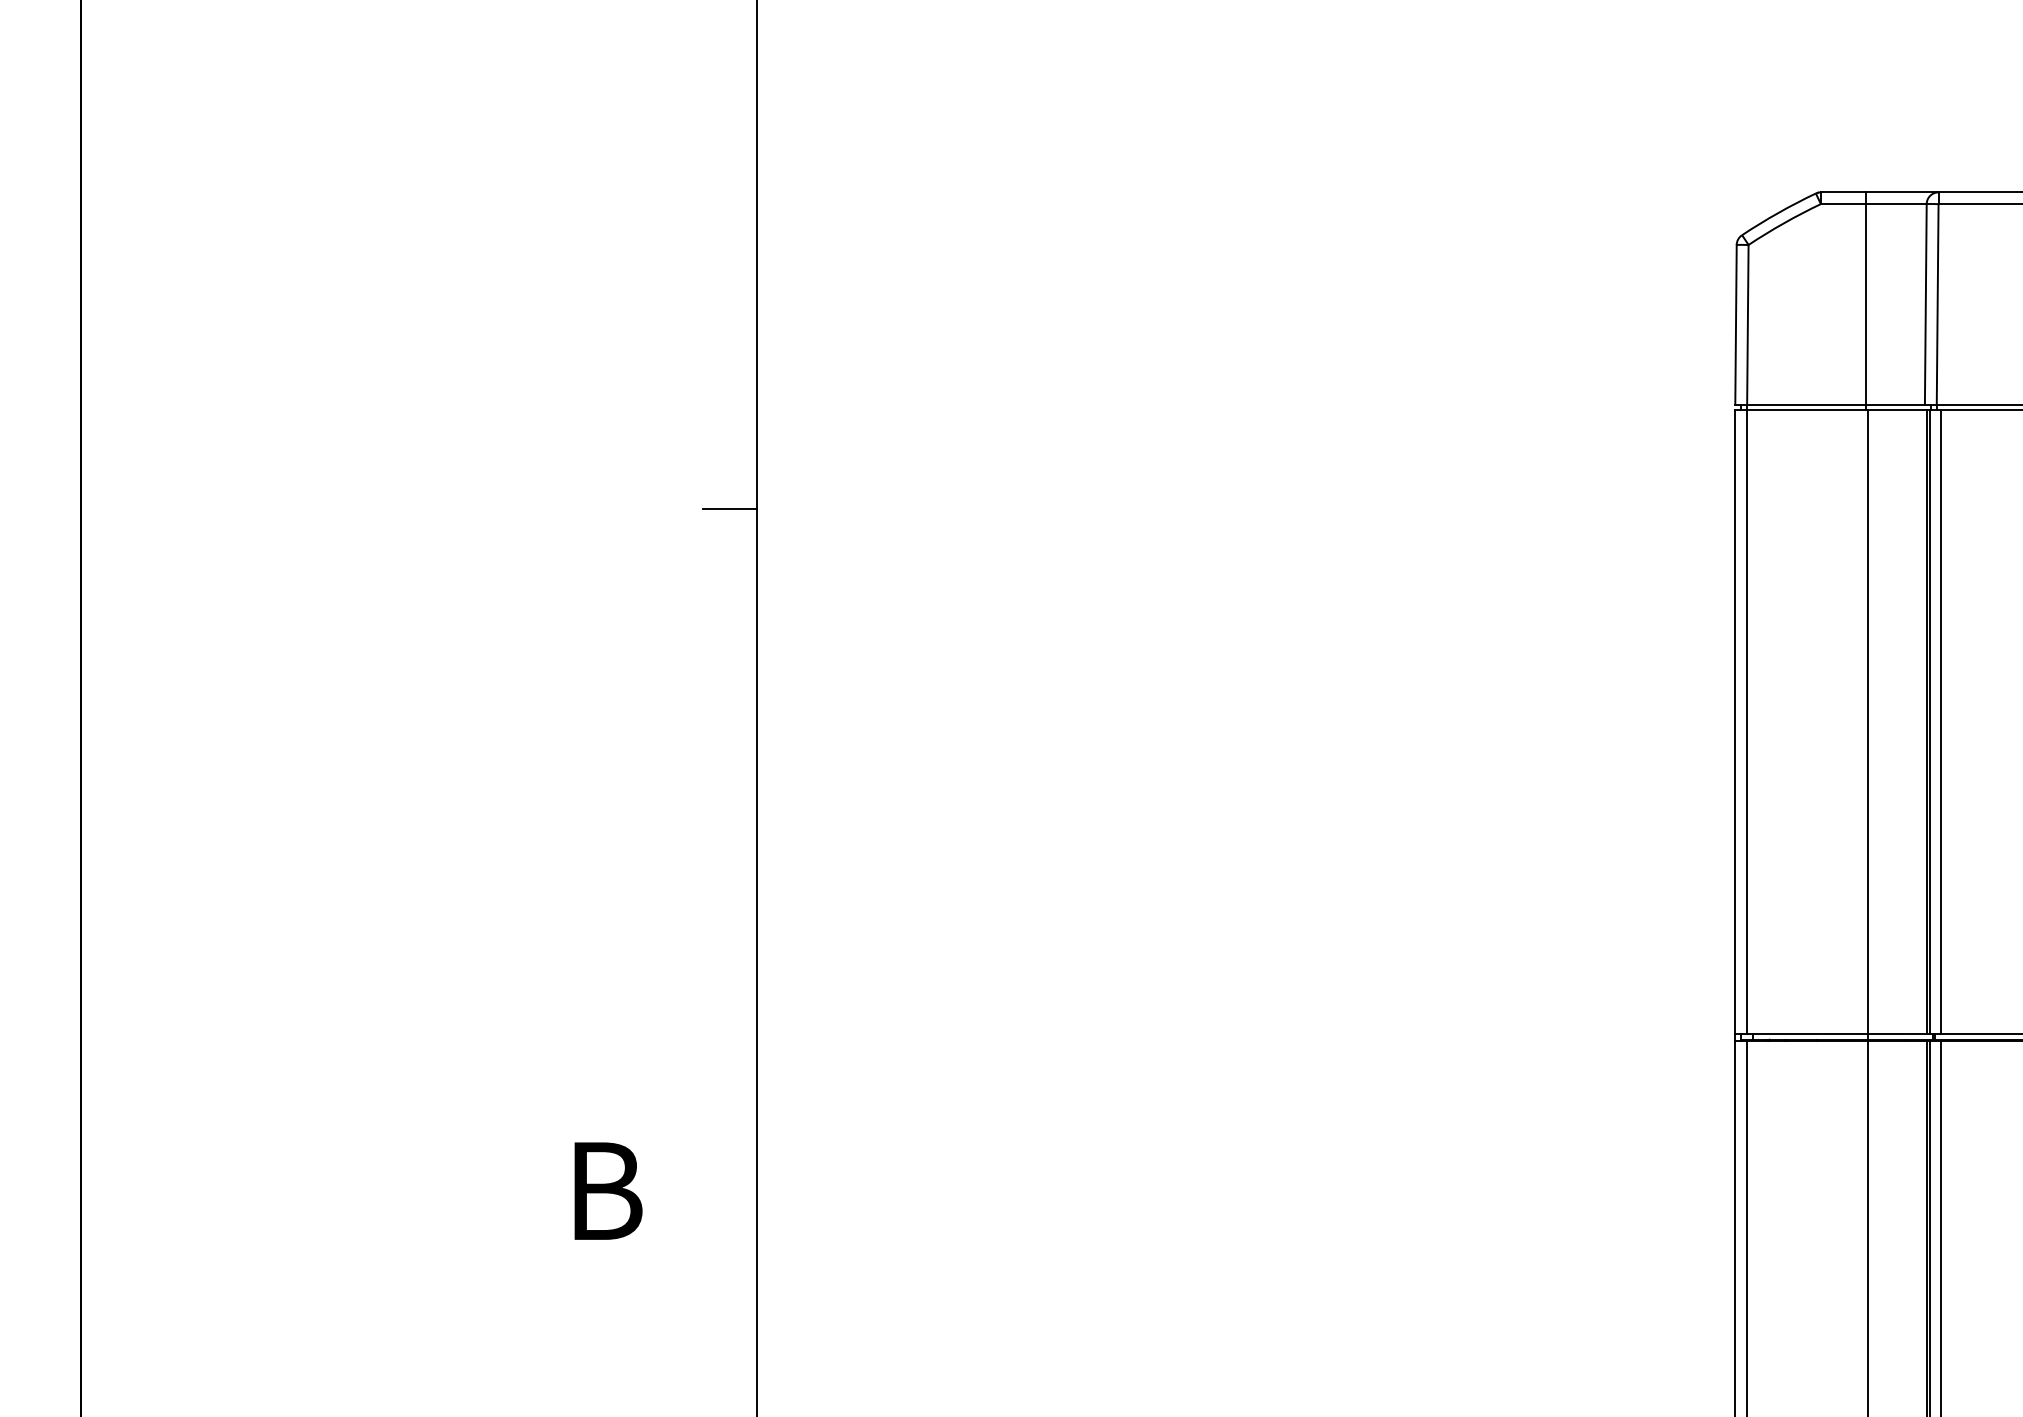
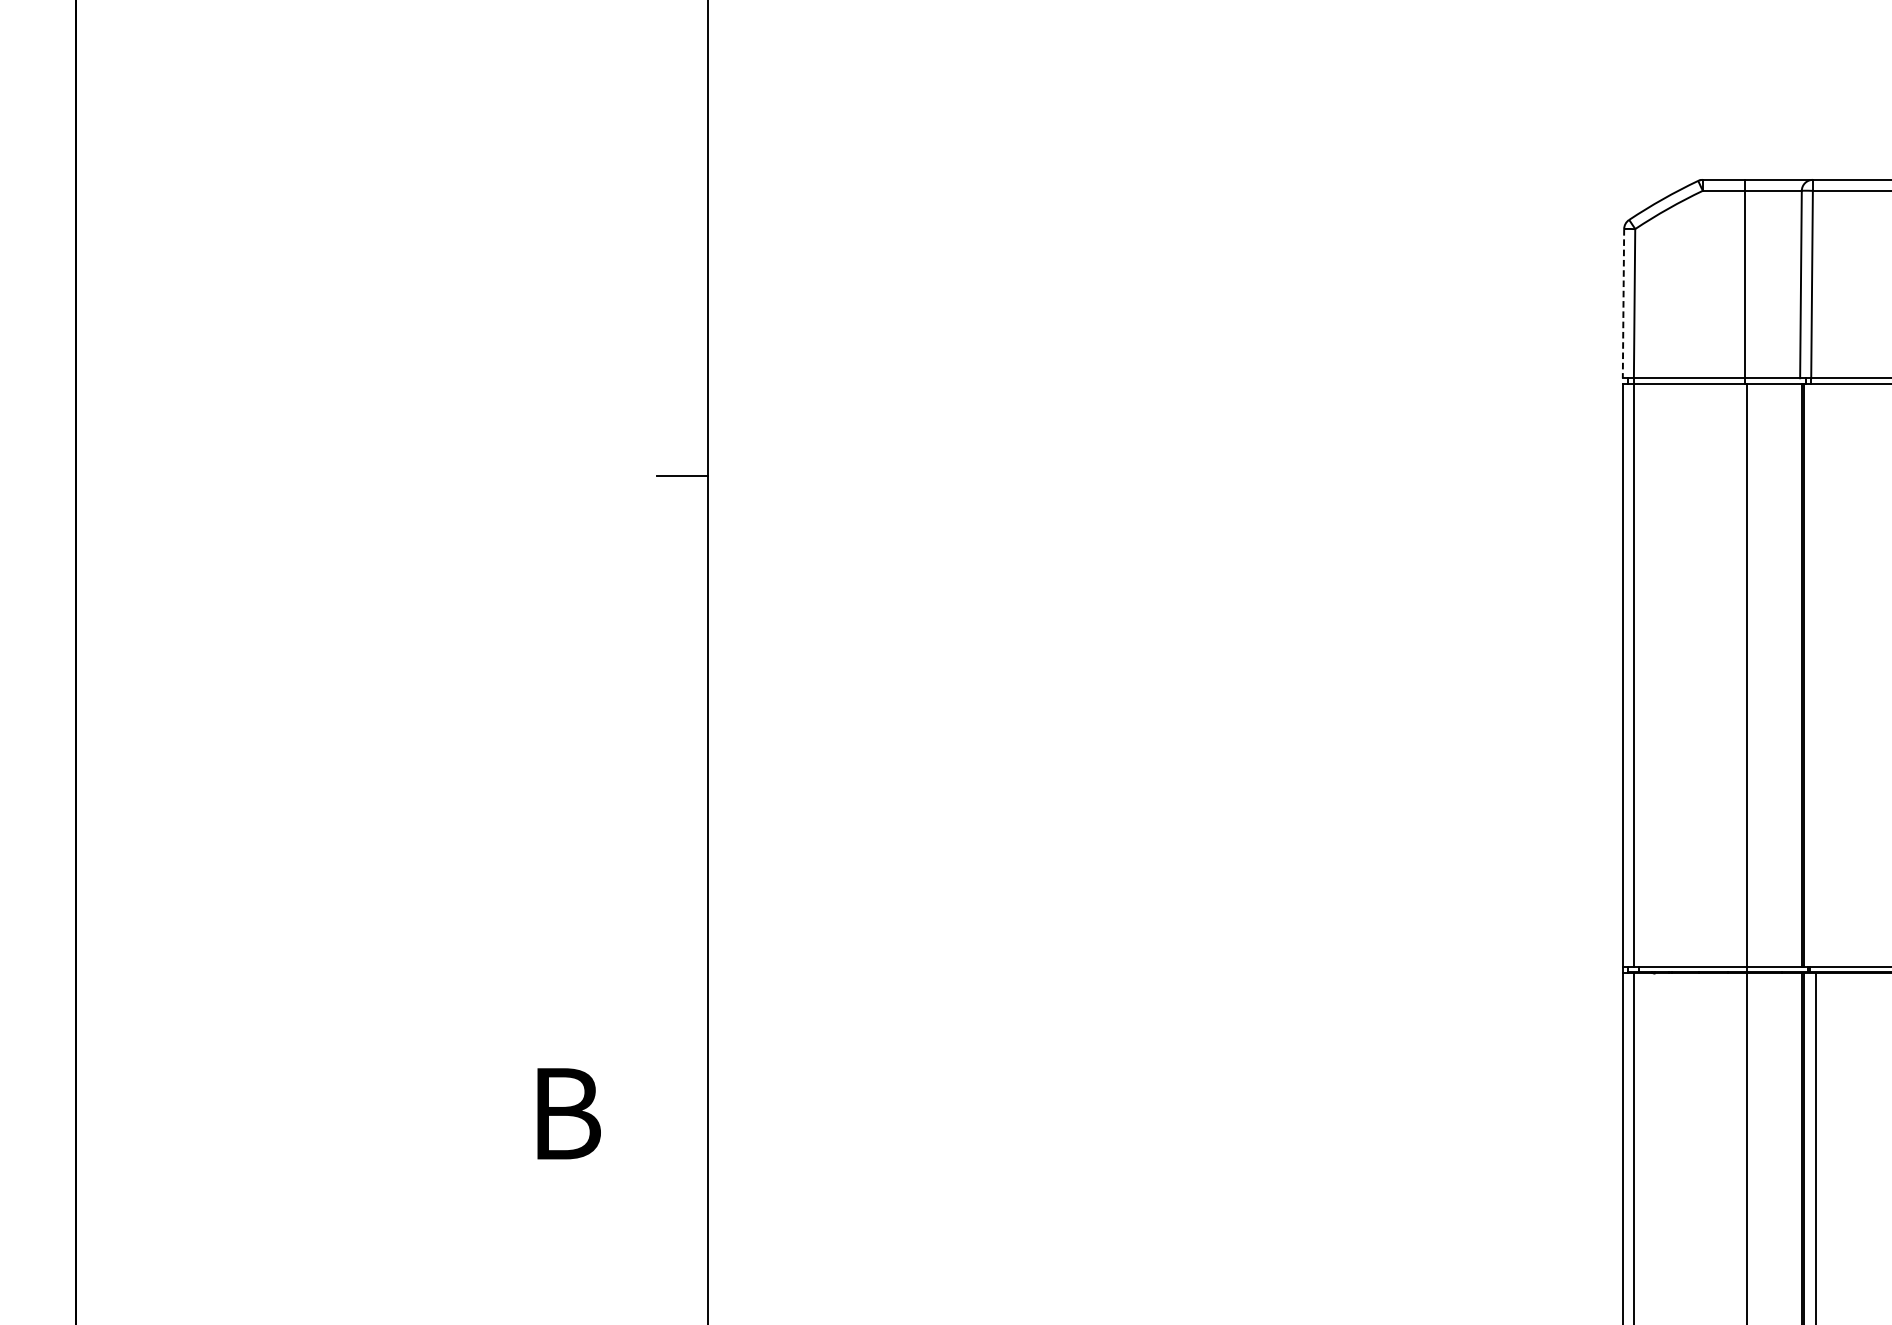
line: (1736, 324) -> (1623, 303), solid -> dashed
line: (1941, 721) -> (1815, 674), removed

